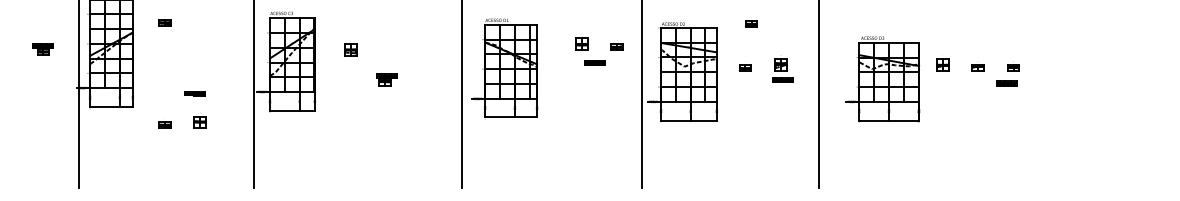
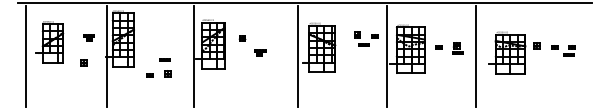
part: (163, 22) -> (149, 24), removed
part: (750, 24) -> (441, 25), removed
part: (31, 98) -> (83, 62), added

